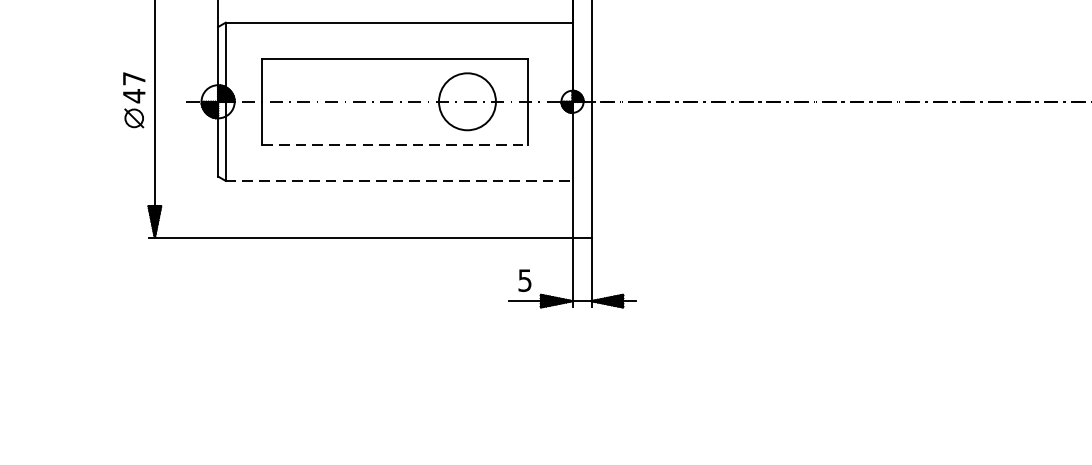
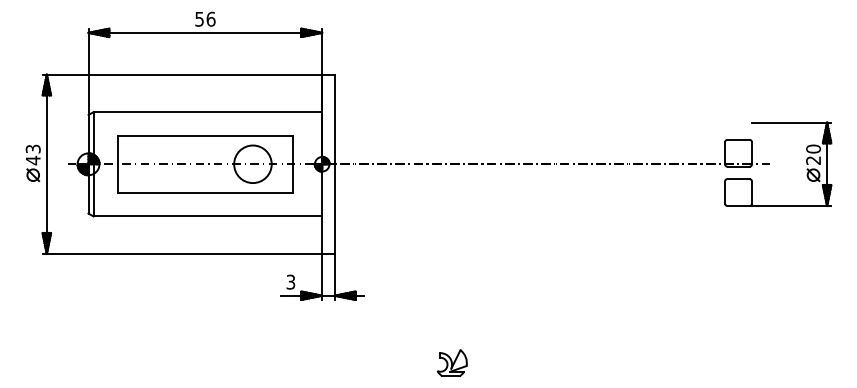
text: (133, 77) -> (32, 148), 47 -> 43
line: (395, 144) -> (205, 192), dashed -> solid
line: (400, 180) -> (208, 216), dashed -> solid
text: (525, 279) -> (291, 281), 5 -> 3
part: (768, 402) -> (451, 362), added

